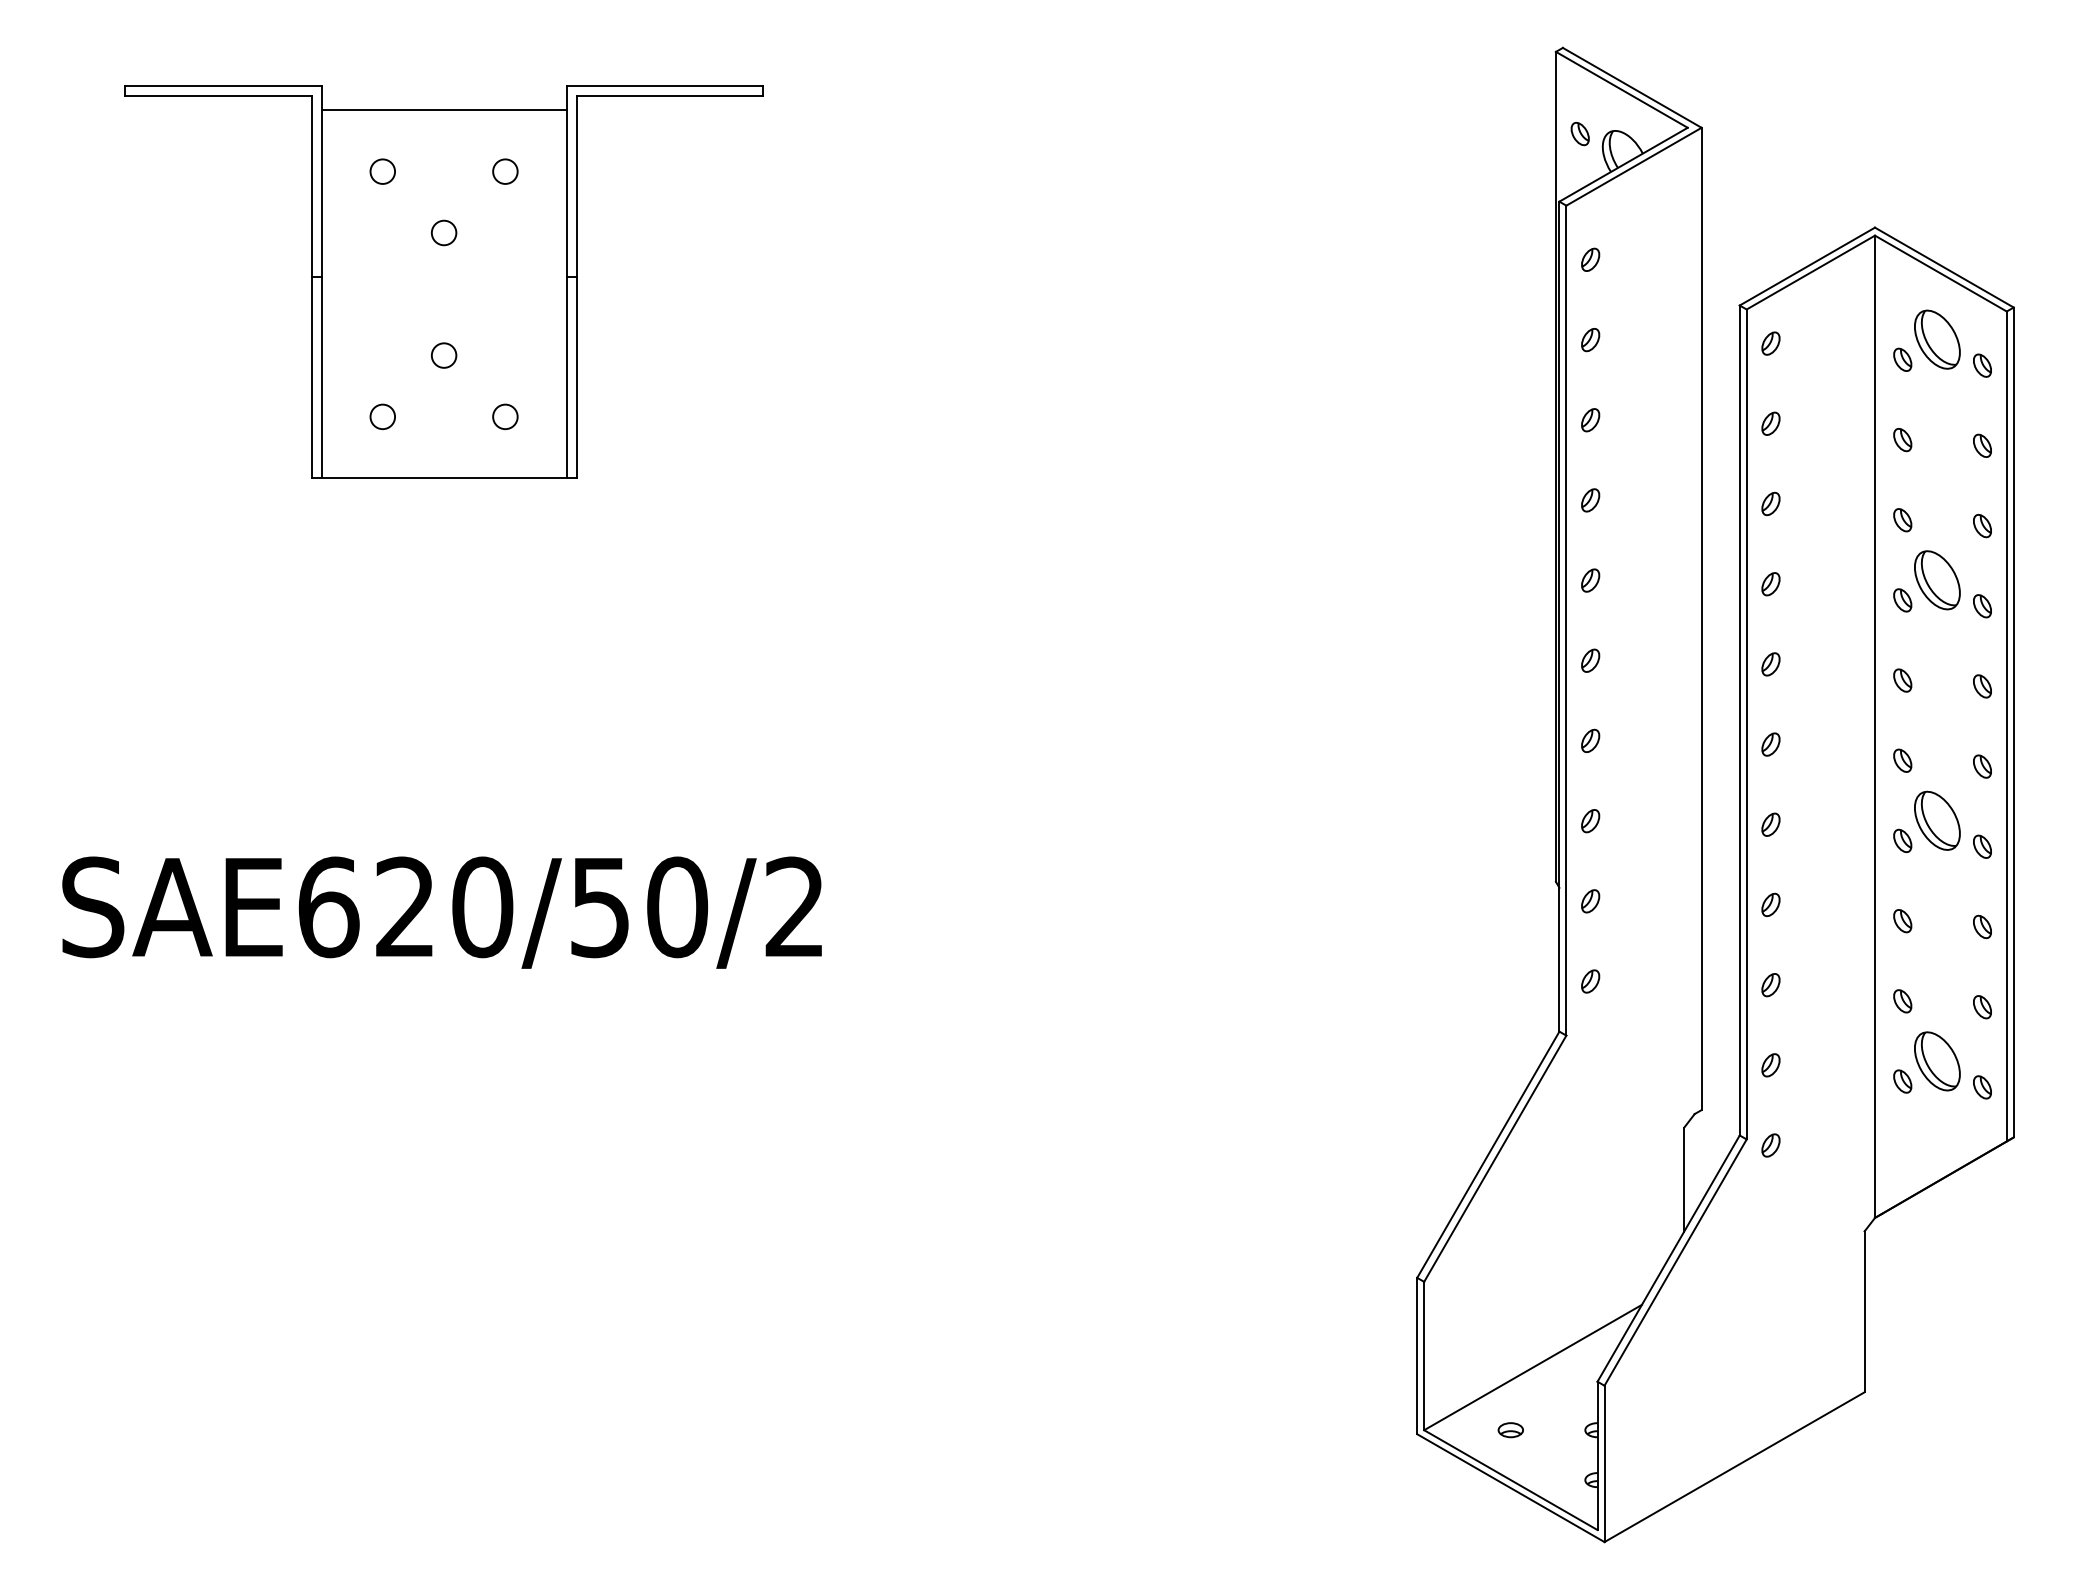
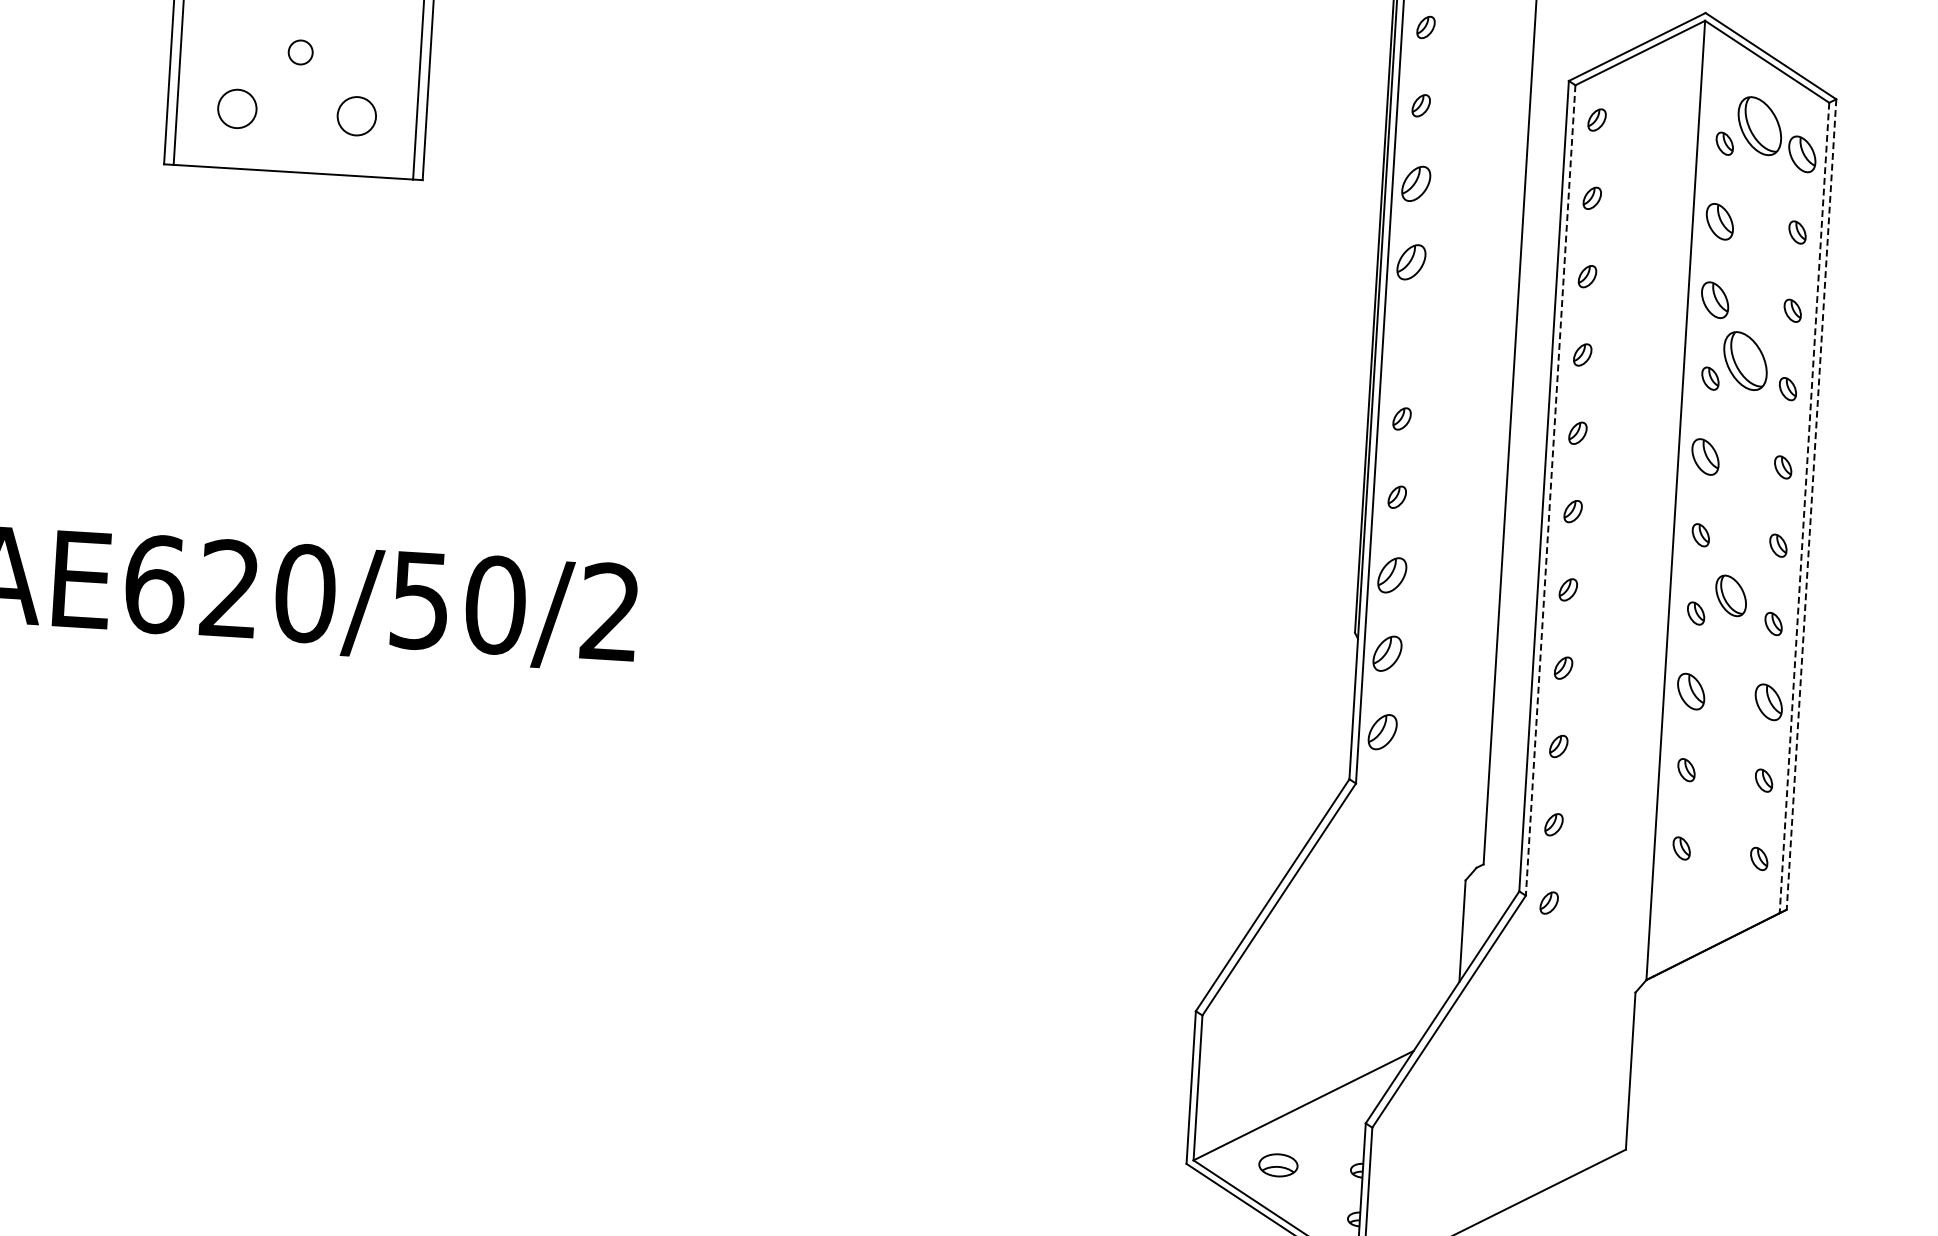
part: (1982, 365) -> (1802, 154), size x1.6
circle: (382, 416) -> (236, 108), size x1.6
circle: (505, 416) -> (357, 115), size x1.6
part: (1590, 420) -> (1416, 184), size x1.6
part: (1902, 440) -> (1719, 222), size x1.6
part: (1590, 500) -> (1411, 262), size x1.6
part: (1902, 520) -> (1714, 300), size x1.6
part: (1590, 580) -> (1406, 340), removed
part: (1902, 680) -> (1705, 456), size x1.6
line: (2013, 722) -> (1811, 504), solid -> dashed
line: (1746, 724) -> (1550, 490), solid -> dashed
line: (2006, 726) -> (1804, 507), solid -> dashed
part: (1937, 820) -> (1731, 595), size x0.7
part: (1590, 821) -> (1392, 575), size x1.6
part: (1590, 901) -> (1387, 654), size x1.6
part: (1902, 921) -> (1691, 692), size x1.6
part: (1982, 926) -> (1768, 701), size x1.6
part: (1590, 981) -> (1382, 732), size x1.6
part: (1937, 1061) -> (1716, 830), removed
part: (1510, 1430) -> (1277, 1165), size x1.6

